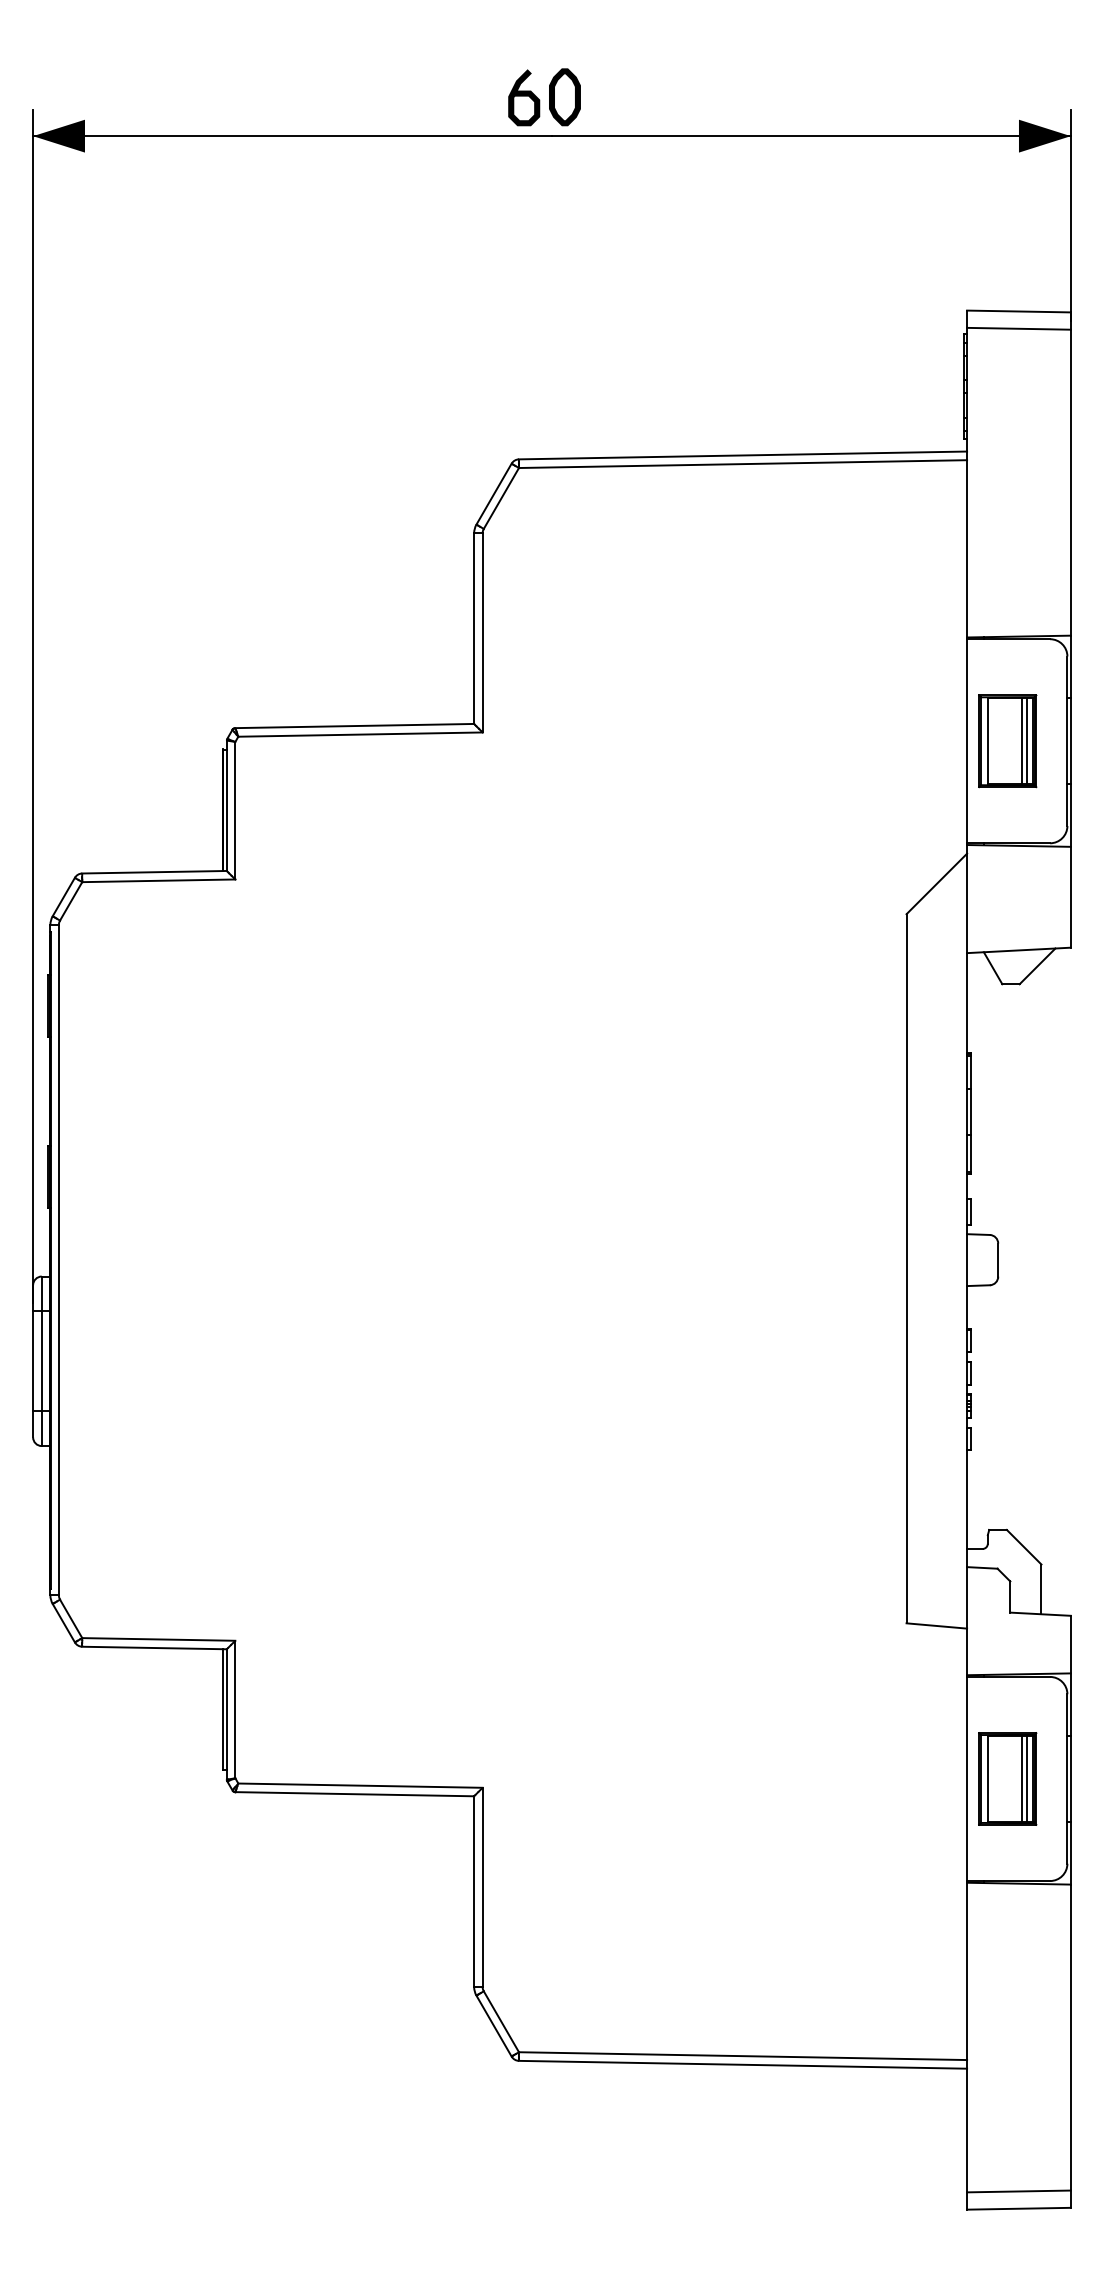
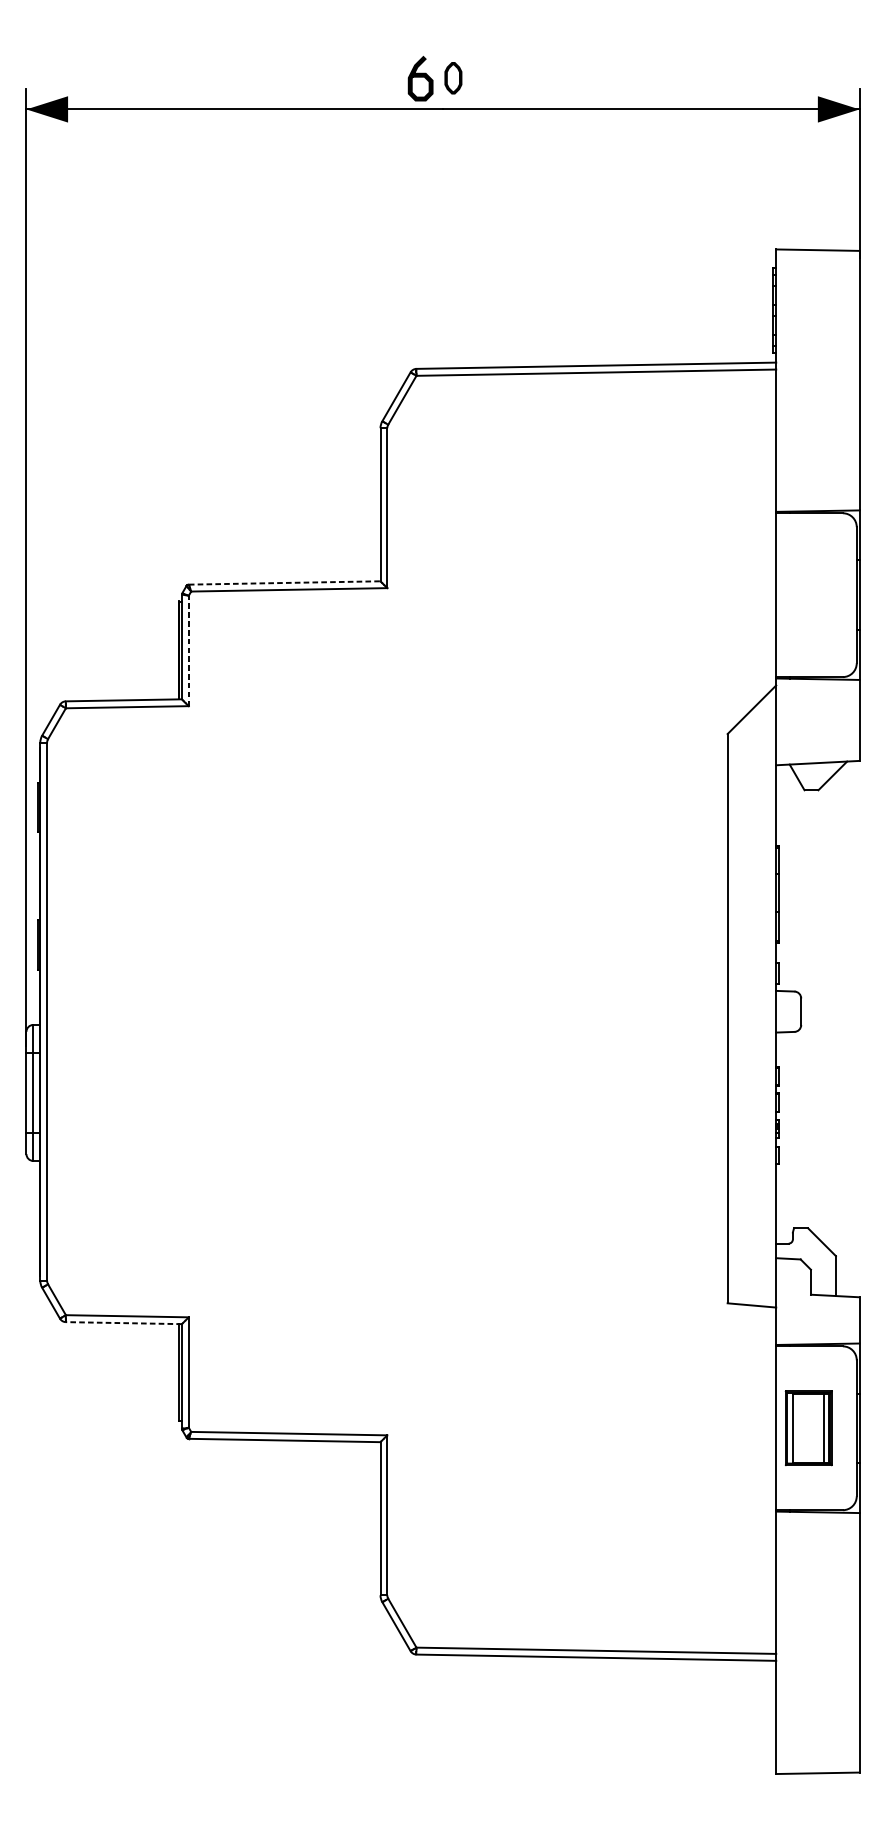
part: (564, 97) -> (453, 78), size x0.7
line: (1018, 328) -> (817, 263), removed
line: (355, 726) -> (285, 583), solid -> dashed
part: (1007, 741) -> (808, 595), removed
line: (235, 810) -> (188, 650), solid -> dashed
line: (154, 1648) -> (123, 1323), solid -> dashed
line: (1022, 1778) -> (820, 1427), removed
line: (1018, 2191) -> (817, 1759), removed

